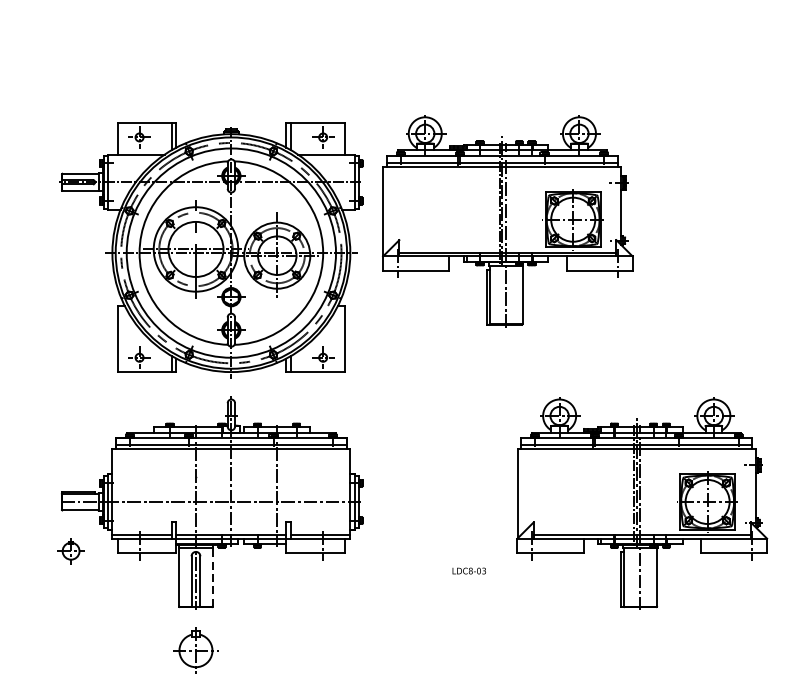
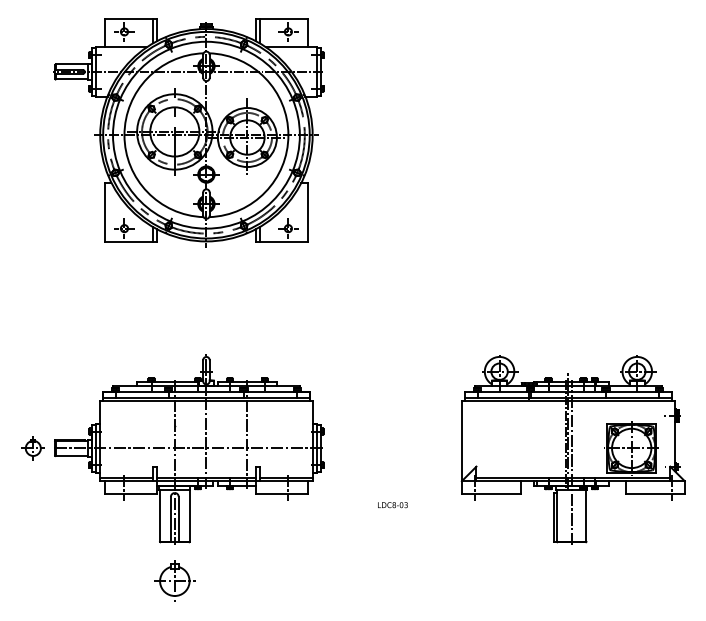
part: (506, 220) -> (452, 197), removed
part: (211, 250) -> (188, 132), moved
part: (70, 551) -> (32, 448), moved
text: (468, 571) -> (392, 505), moved
line: (212, 578) -> (189, 516), dashed -> solid

